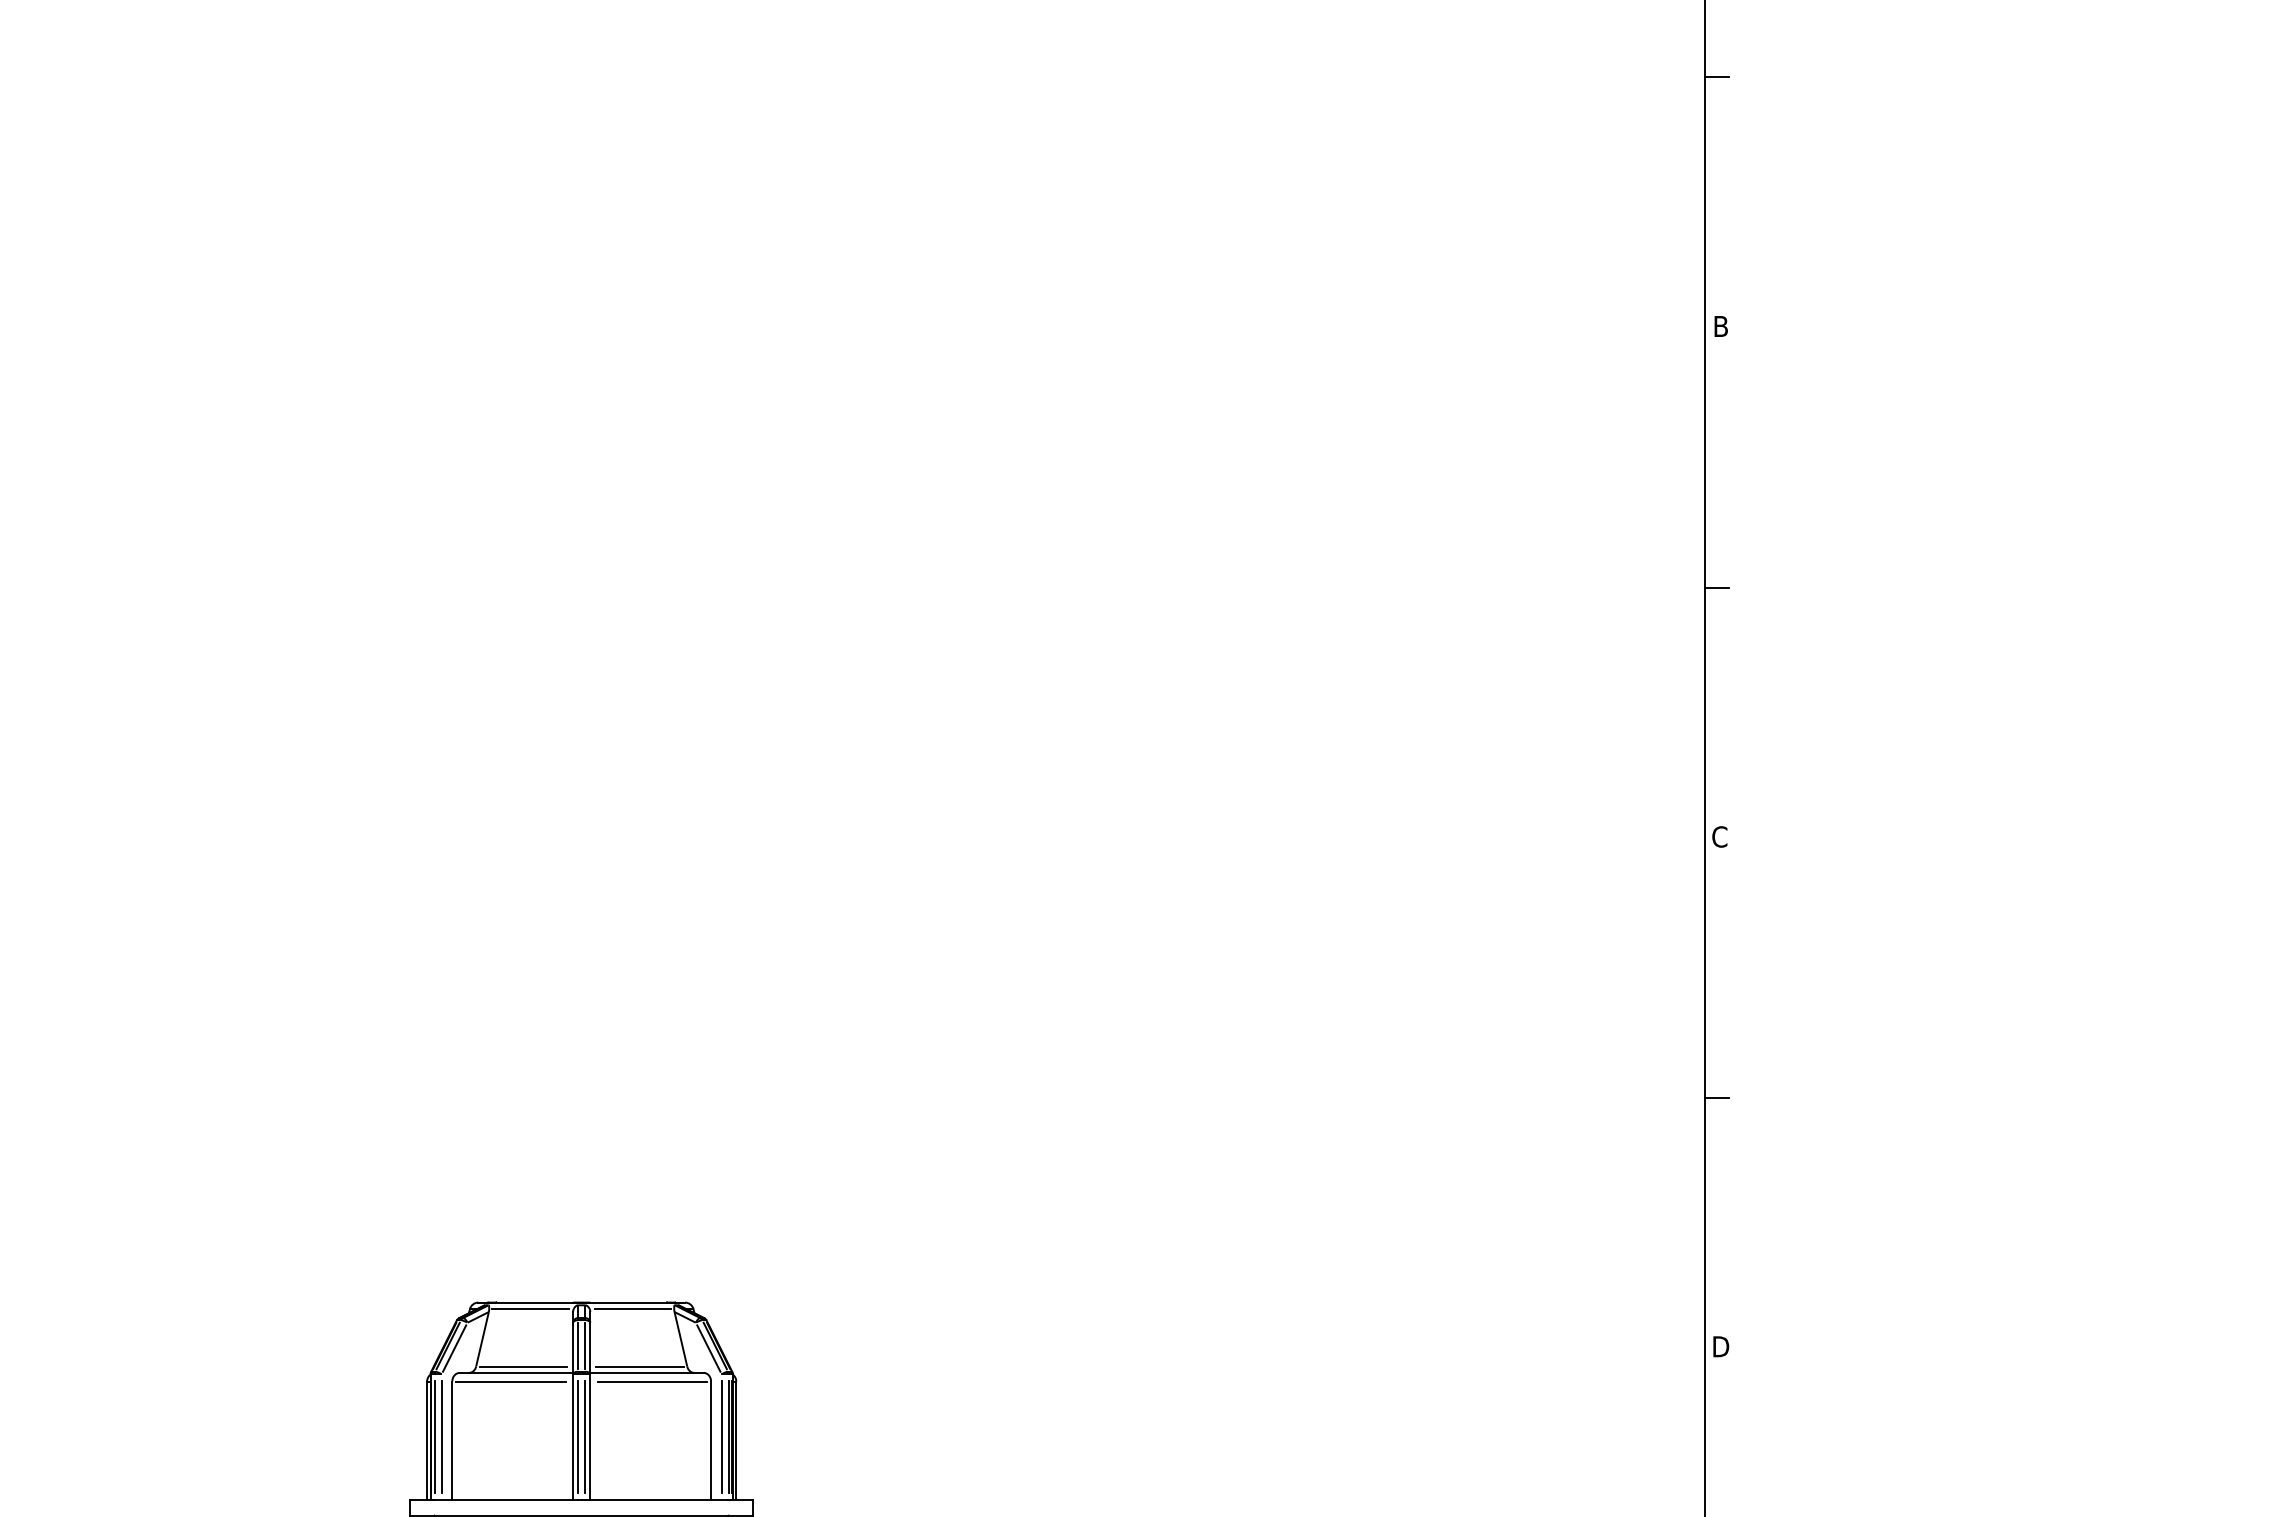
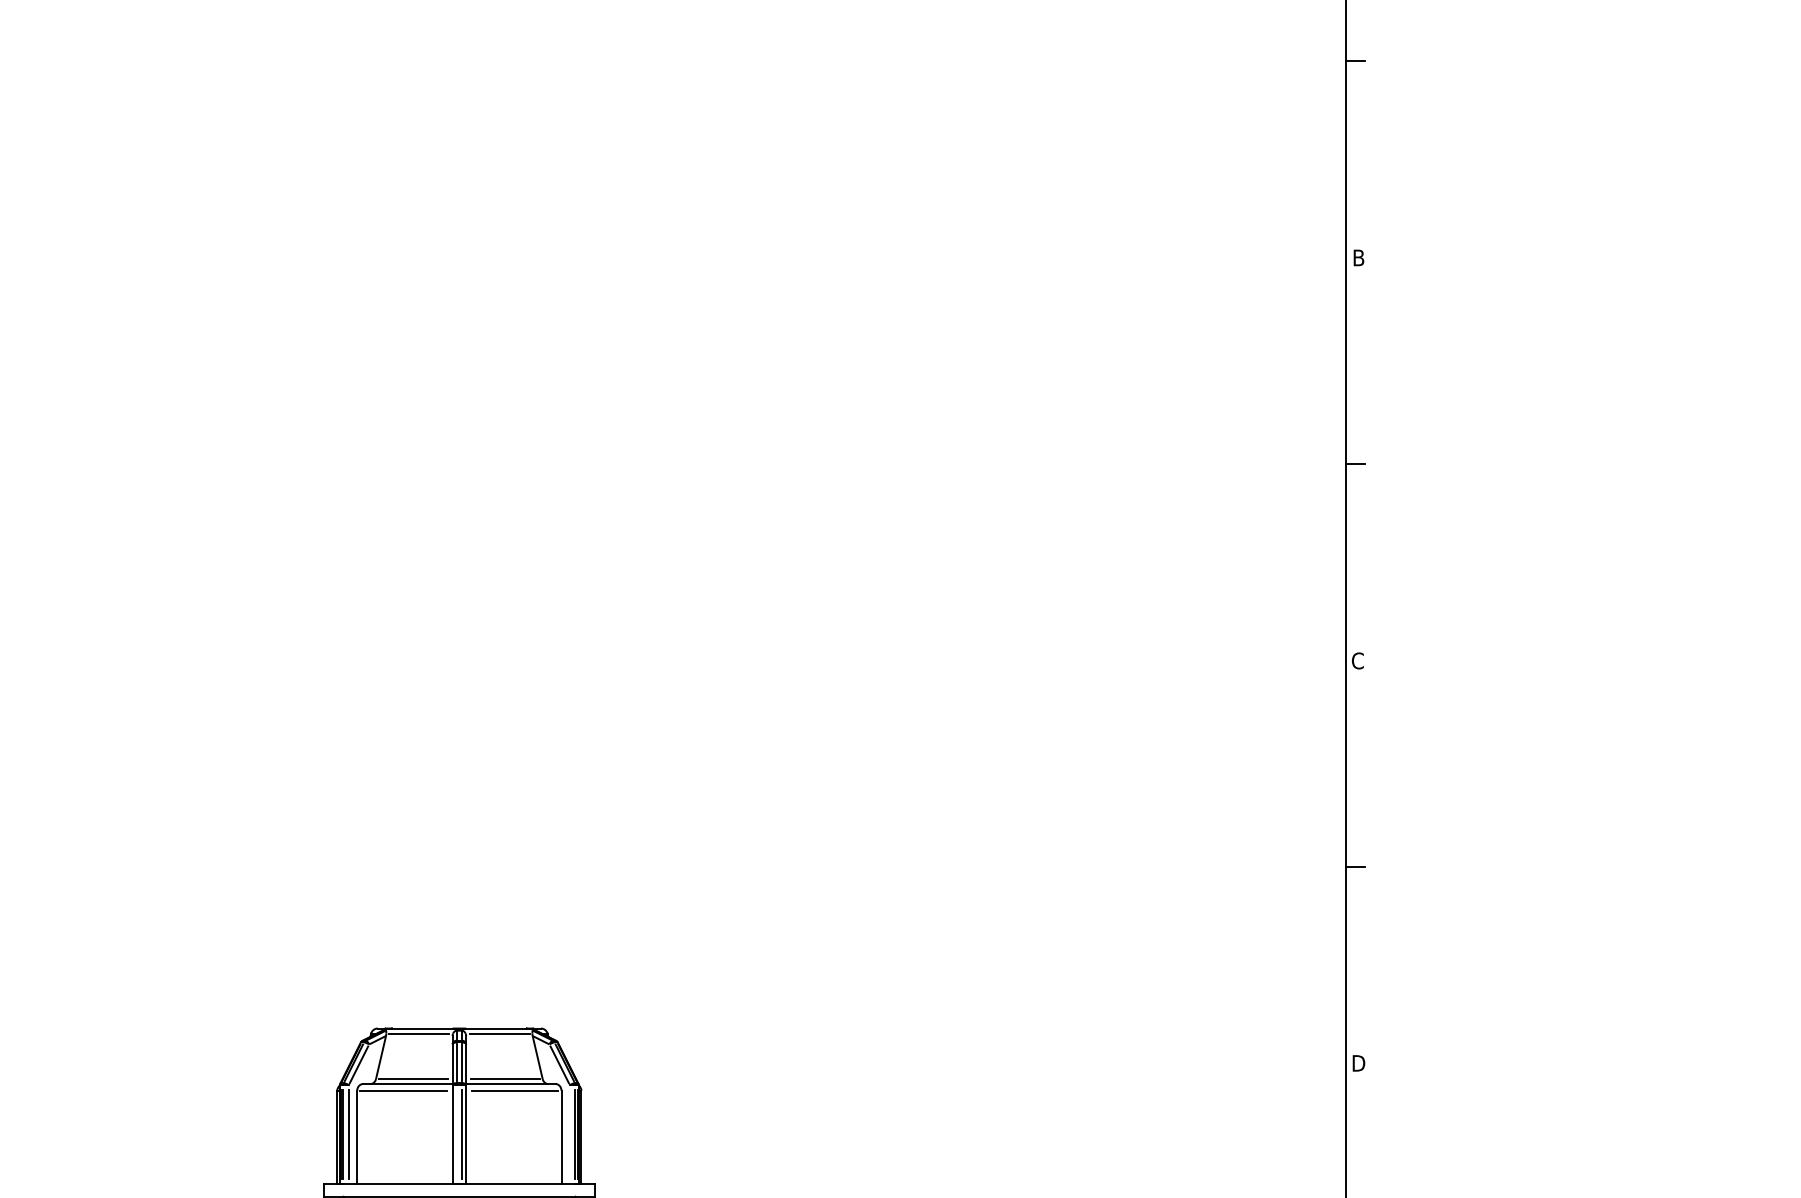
line: (578, 1436) -> (456, 1134), removed
line: (721, 1436) -> (569, 1134), removed

